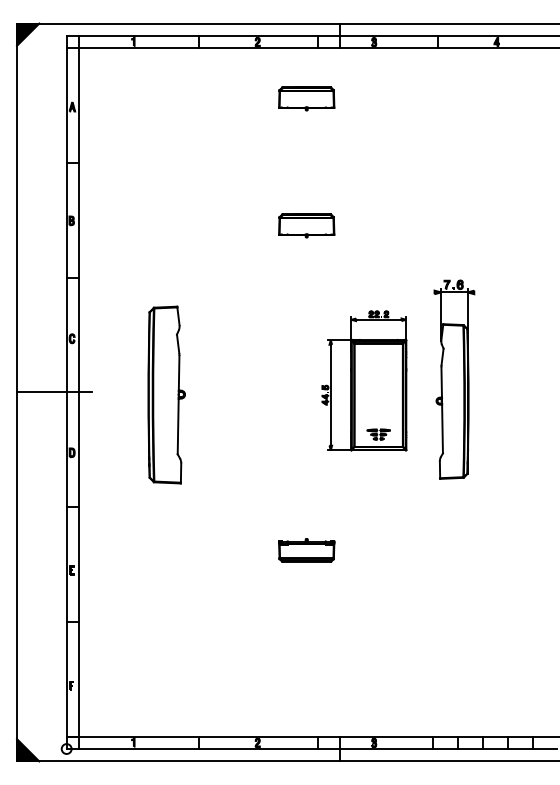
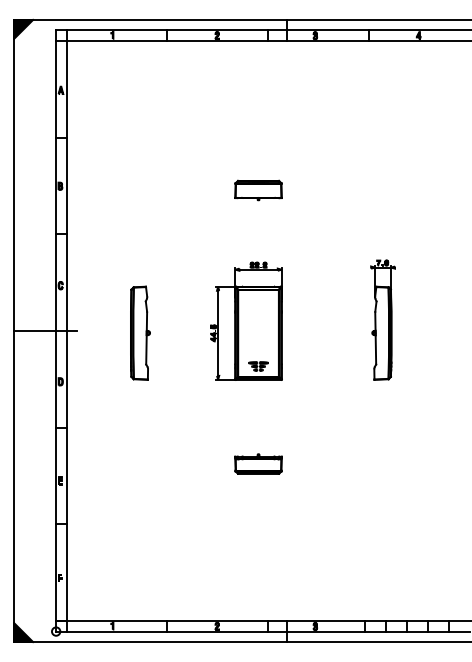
part: (306, 98) -> (258, 83), removed
part: (454, 379) -> (383, 320), size x0.71
part: (364, 380) -> (246, 320), moved
part: (166, 395) -> (140, 333), size x0.62

